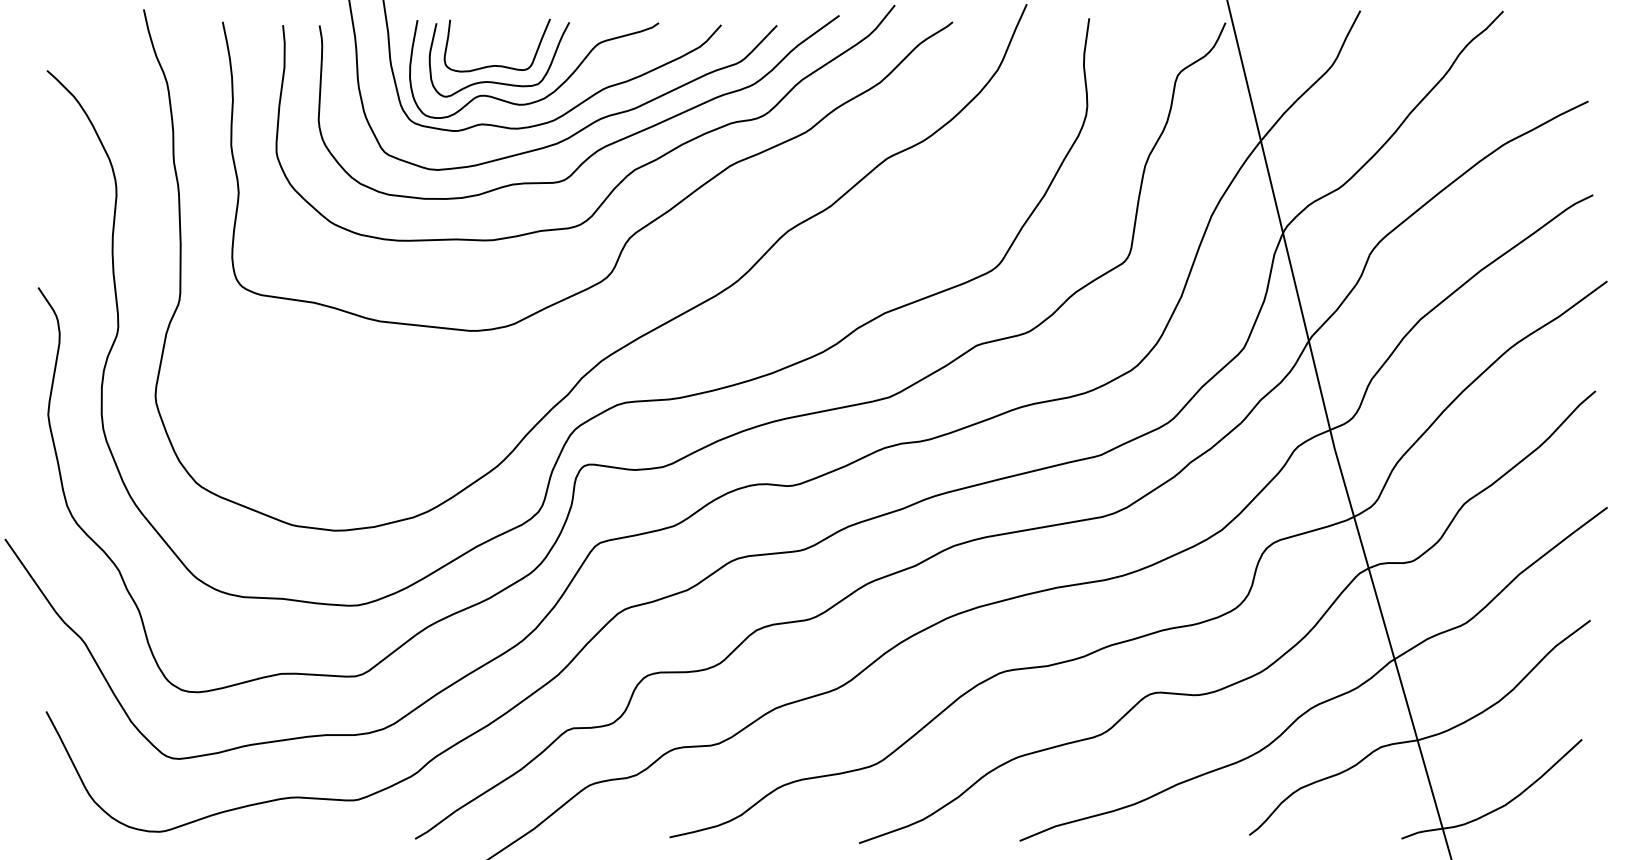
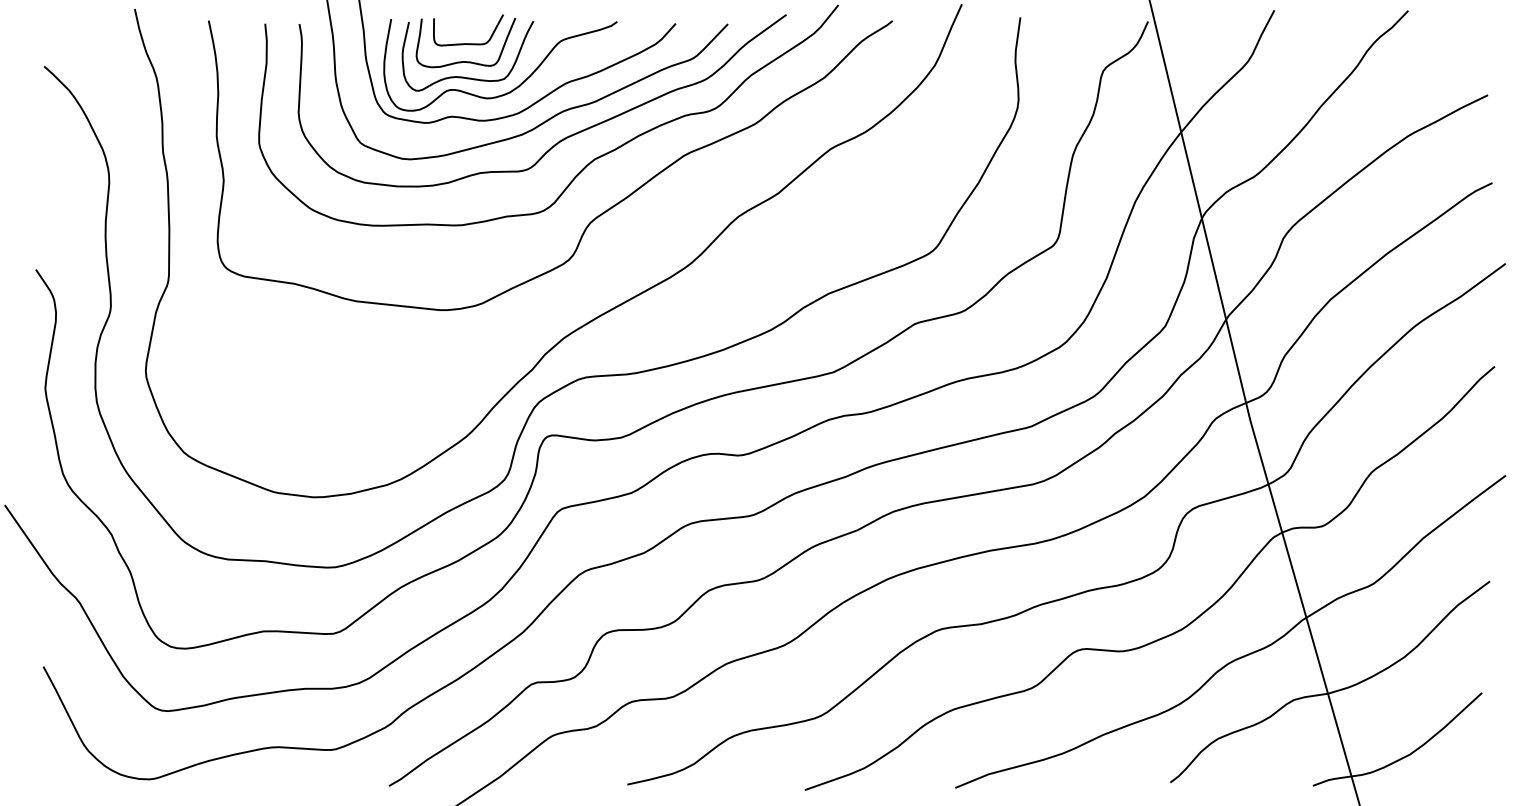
curve: (496, 45) -> (465, 42), added

